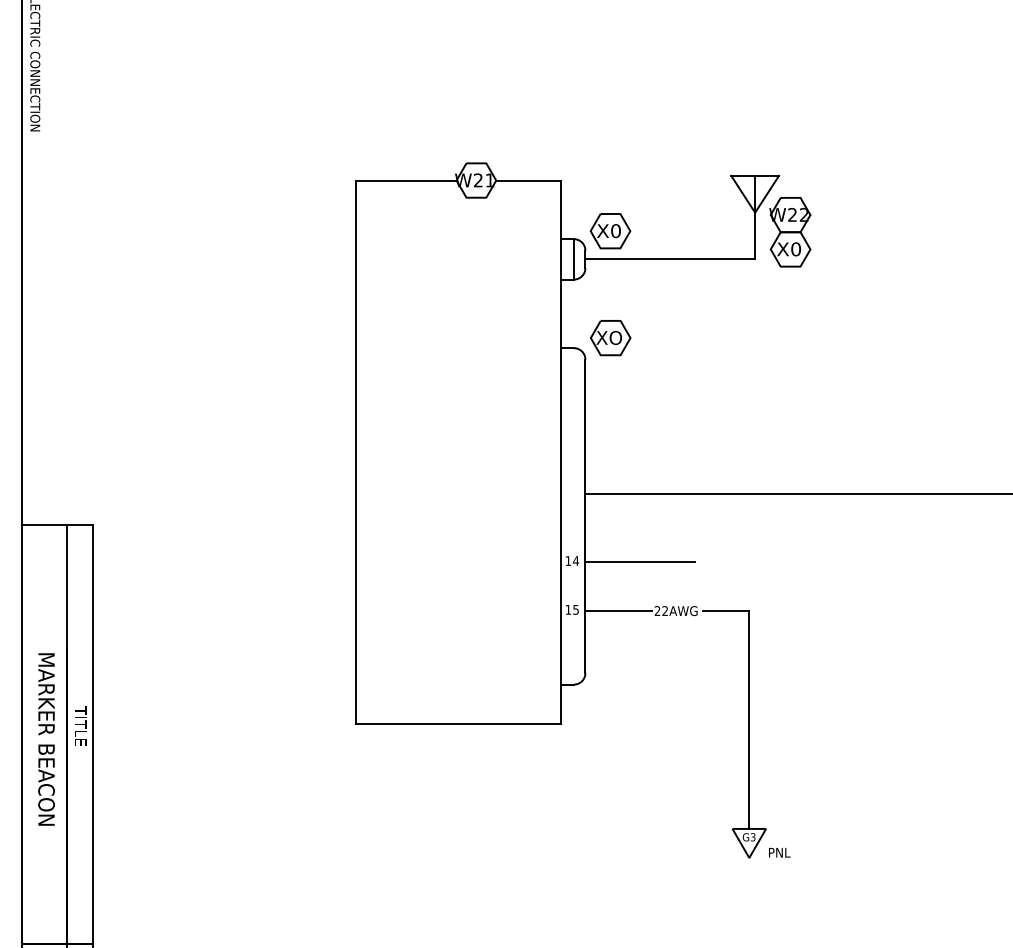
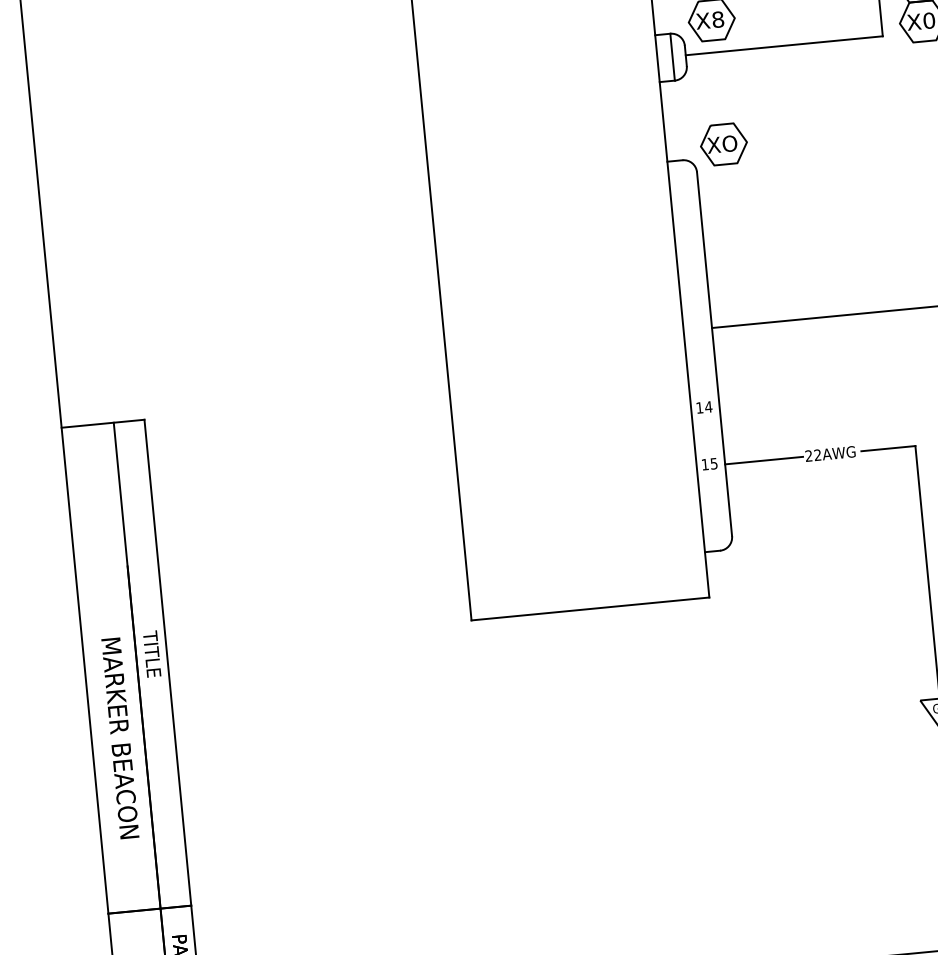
text: (615, 230) -> (717, 19), X0 -> X8
line: (639, 562) -> (782, 401), removed
text: (46, 739) -> (120, 738), moved

